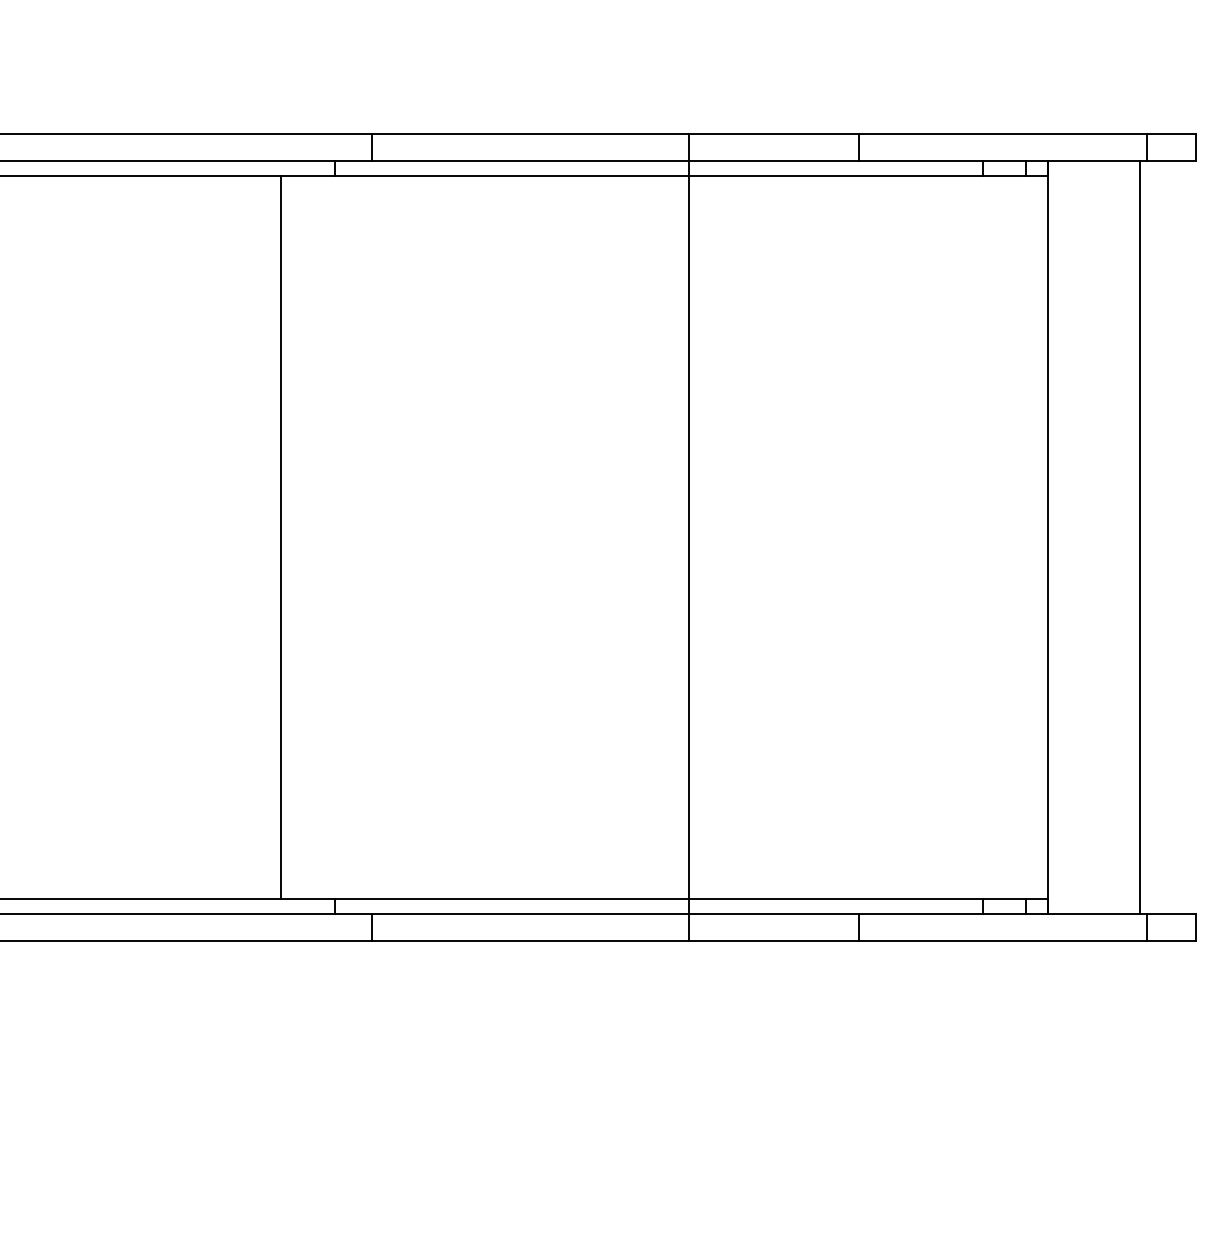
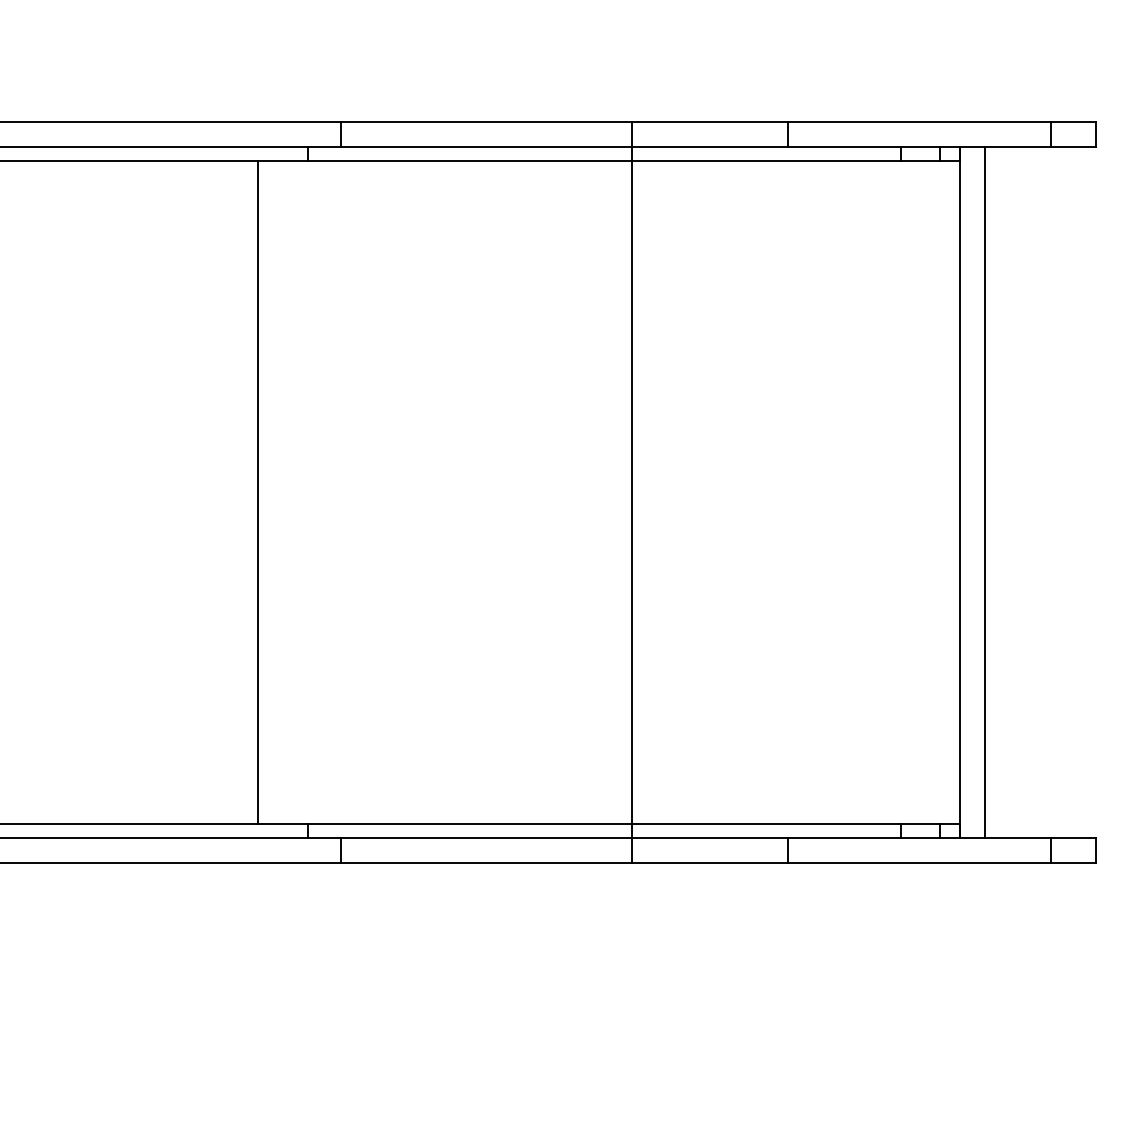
line: (1140, 537) -> (984, 492), moved

